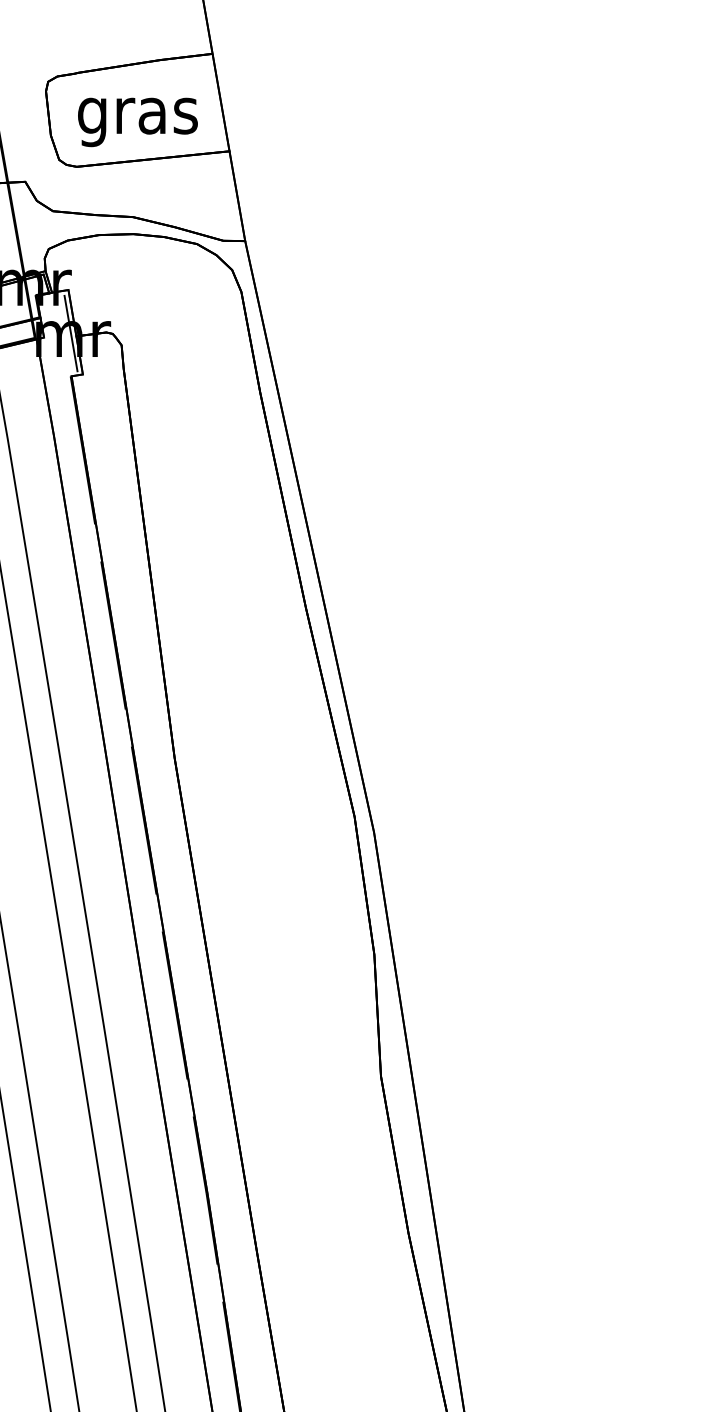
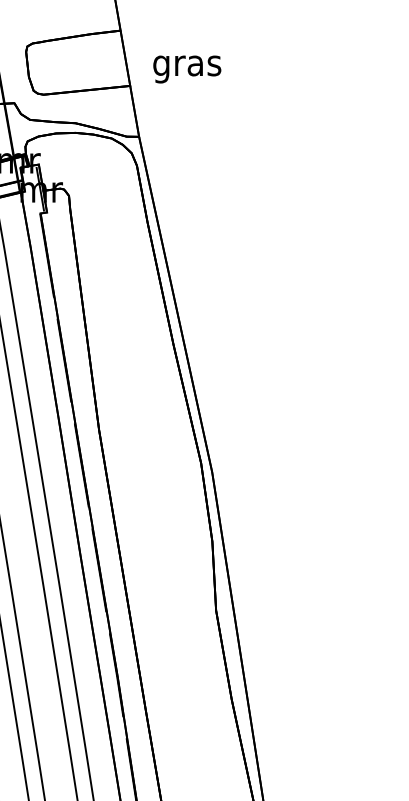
text: (138, 122) -> (187, 69), moved

